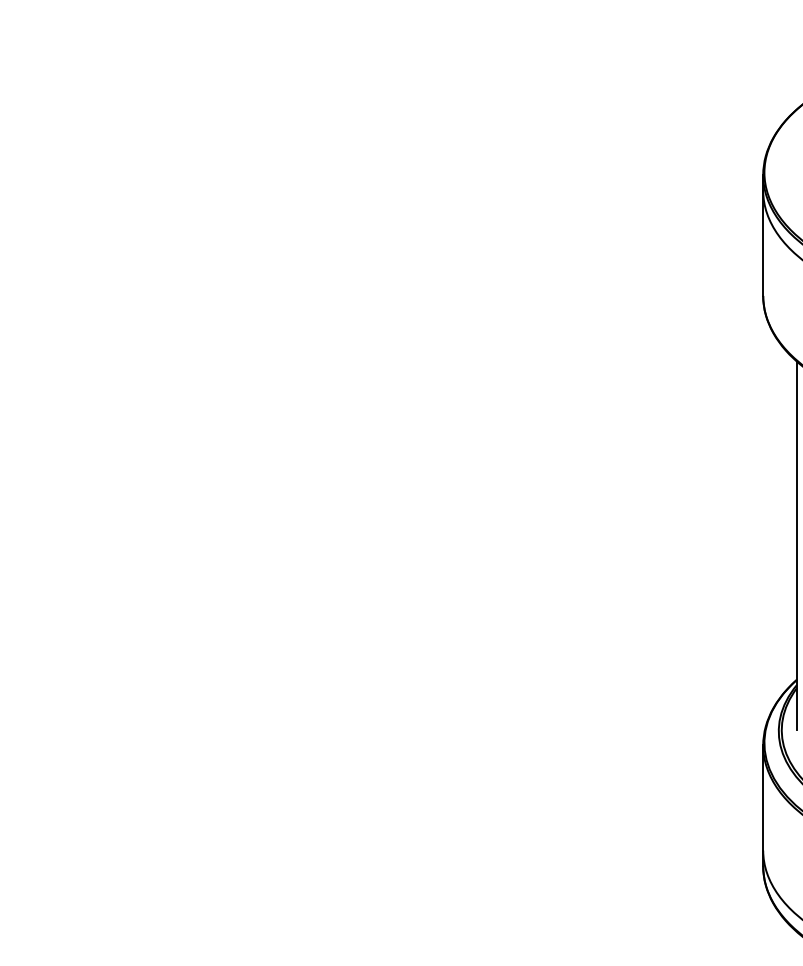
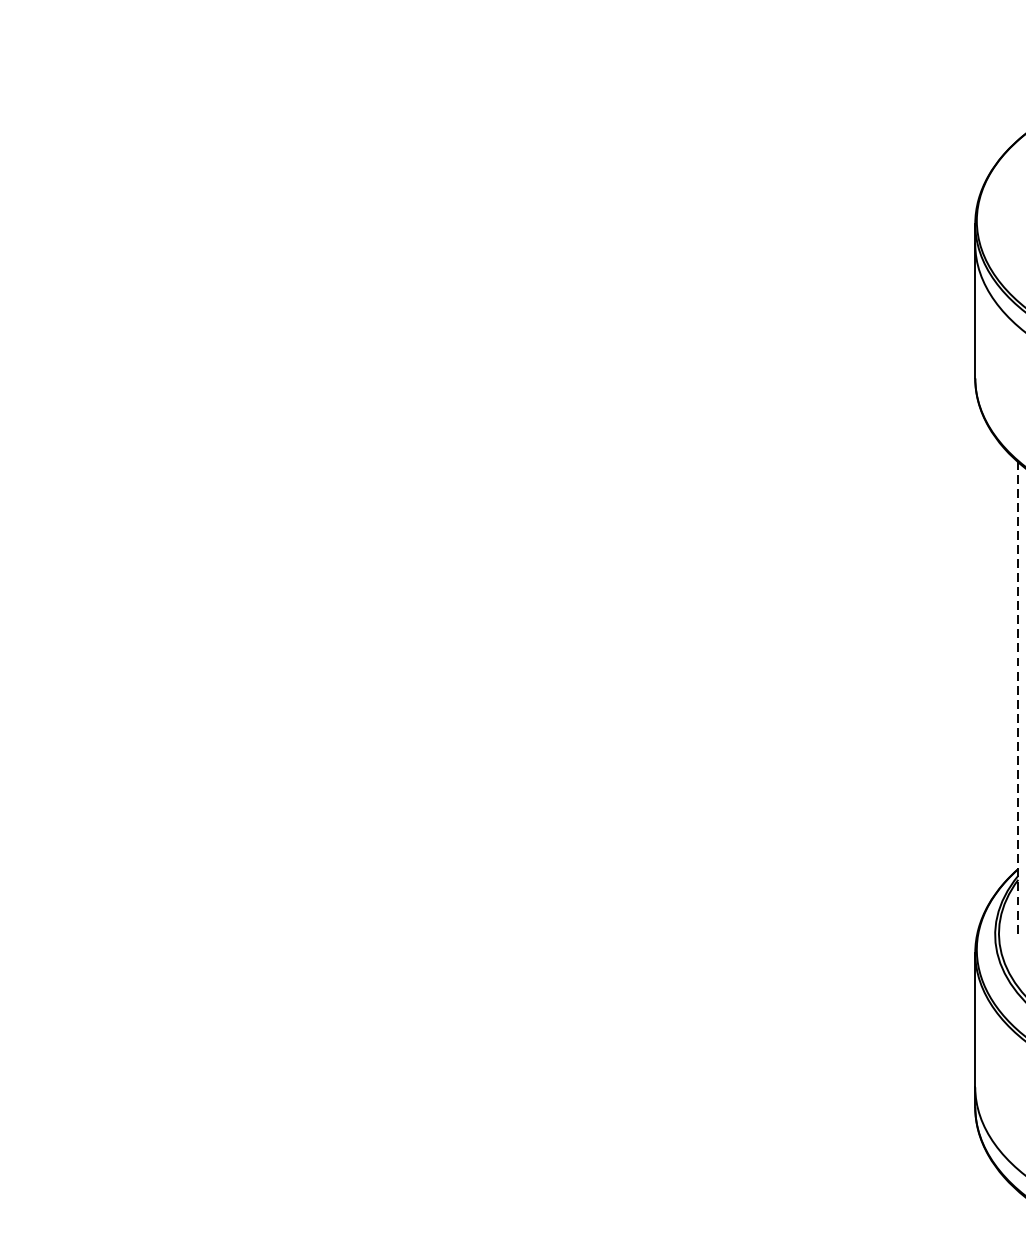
line: (796, 545) -> (1017, 697), solid -> dashed

